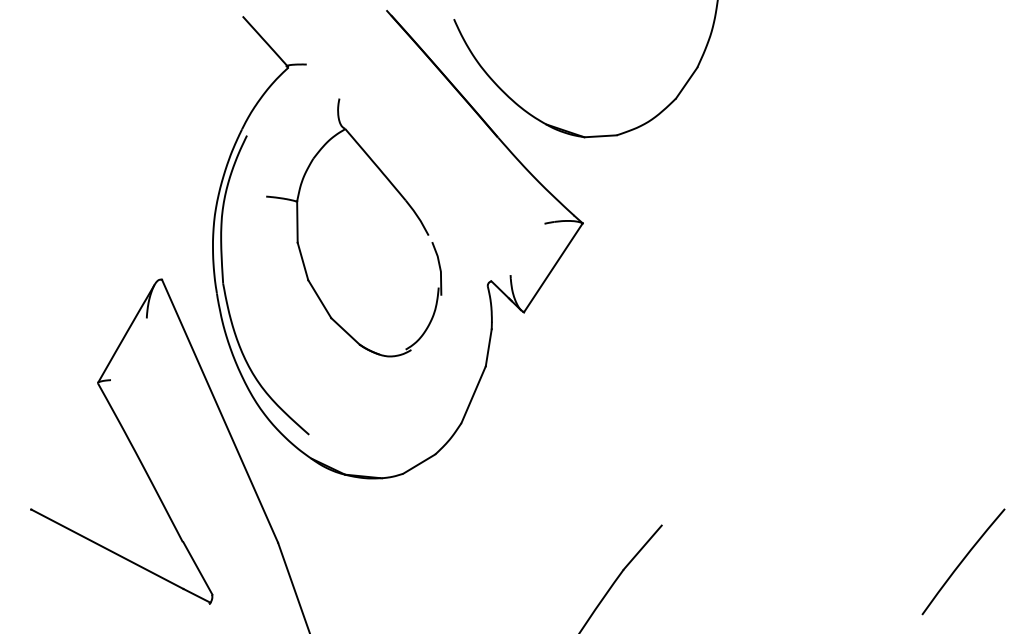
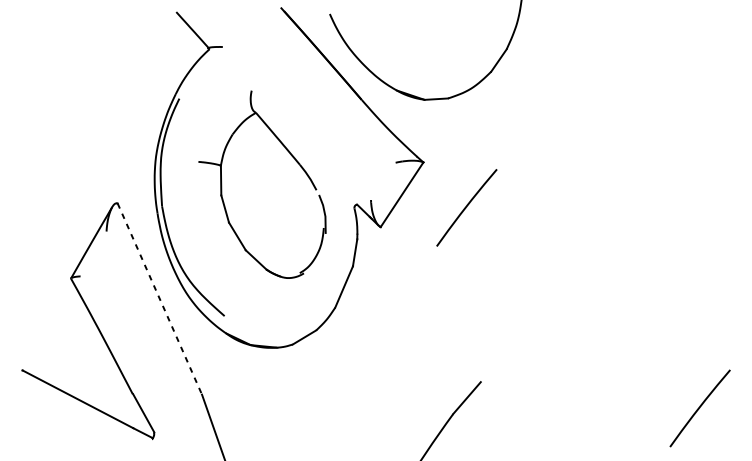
part: (397, 192) -> (293, 158), moved
curve: (642, 285) -> (466, 207), added
line: (220, 411) -> (160, 299), solid -> dashed

